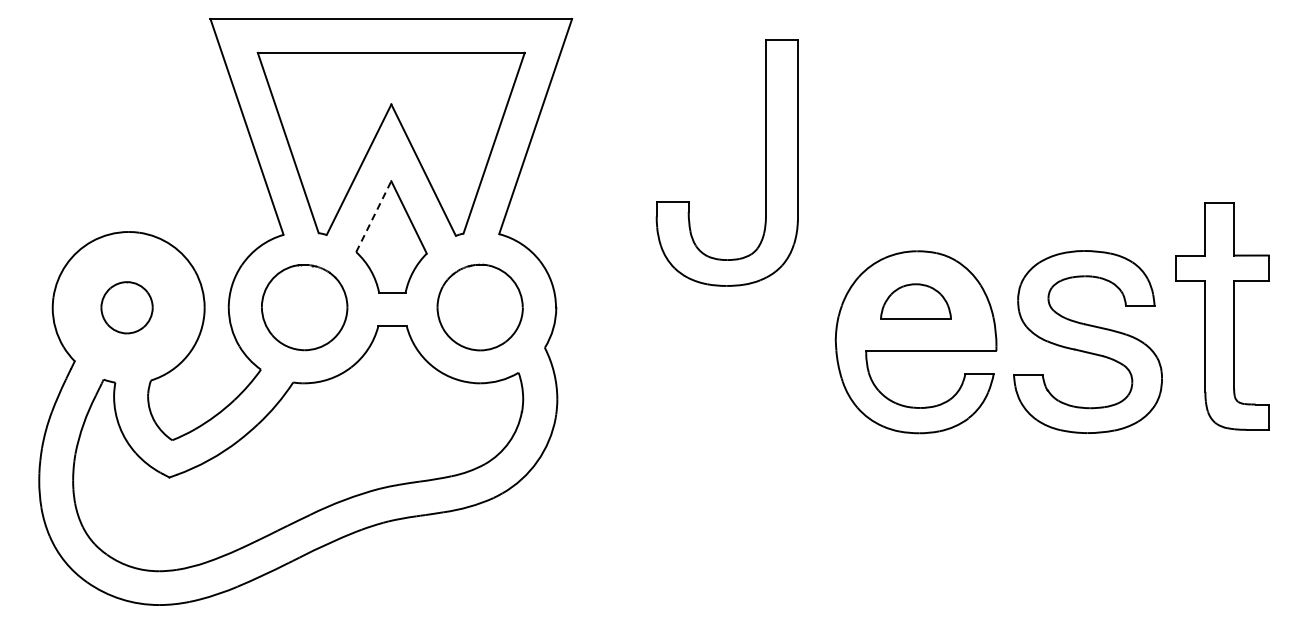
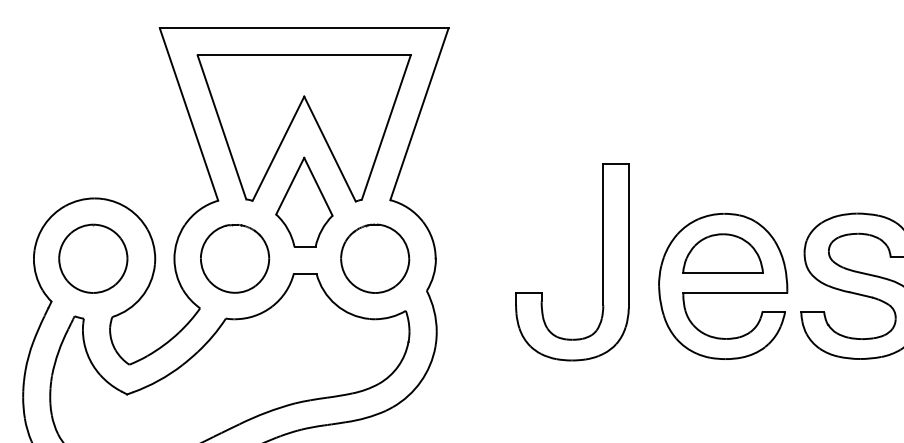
part: (765, 162) -> (602, 261), moved
line: (373, 216) -> (290, 186), dashed -> solid
part: (915, 301) -> (722, 253), size x1.43
part: (126, 307) -> (92, 258), size x1.67

